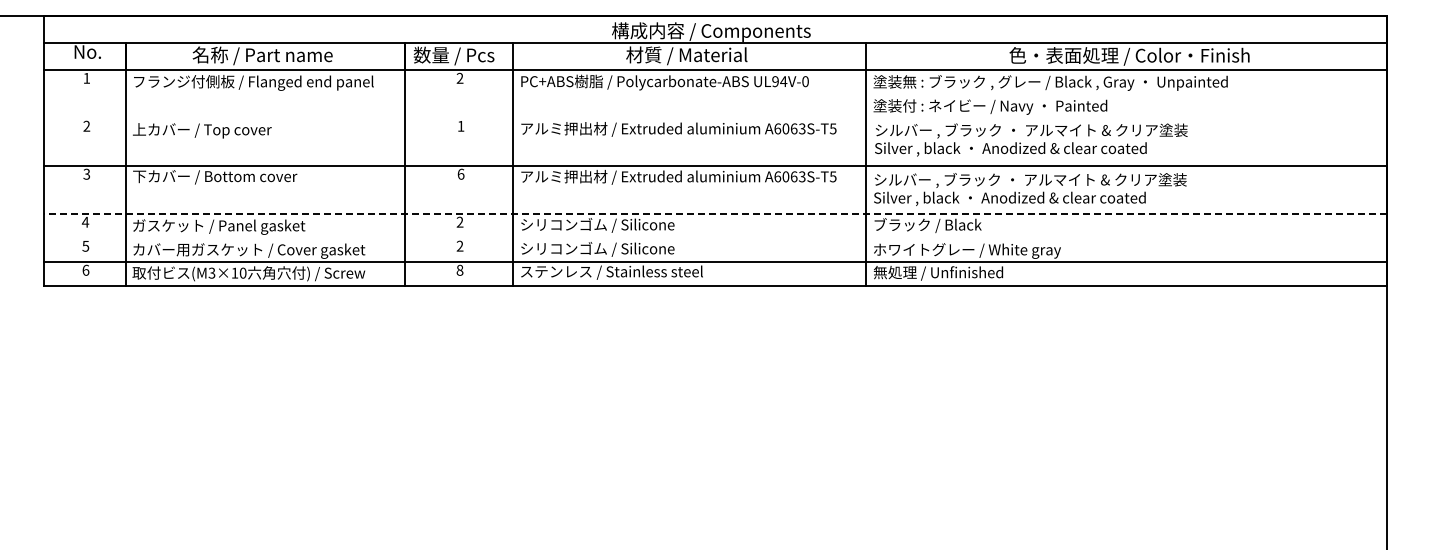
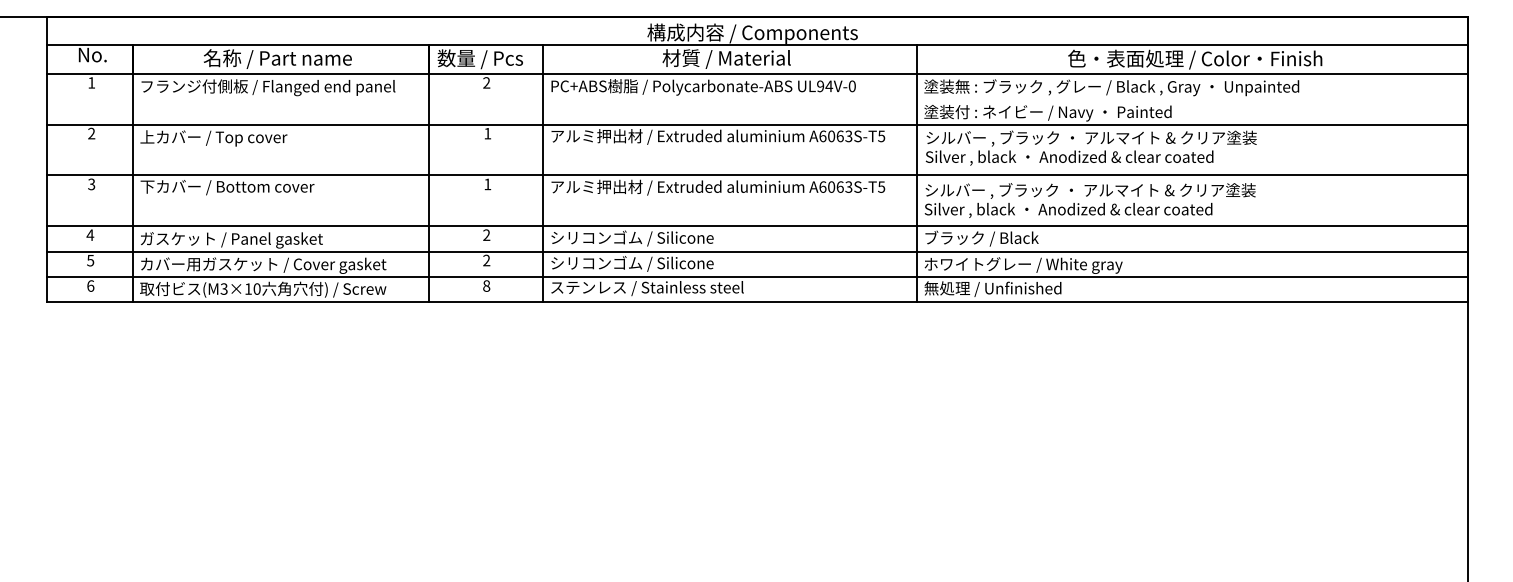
line: (715, 117) -> (757, 124), added
text: (460, 173) -> (487, 183), 6 -> 1
line: (715, 213) -> (757, 225), dashed -> solid
line: (715, 237) -> (757, 251), added

